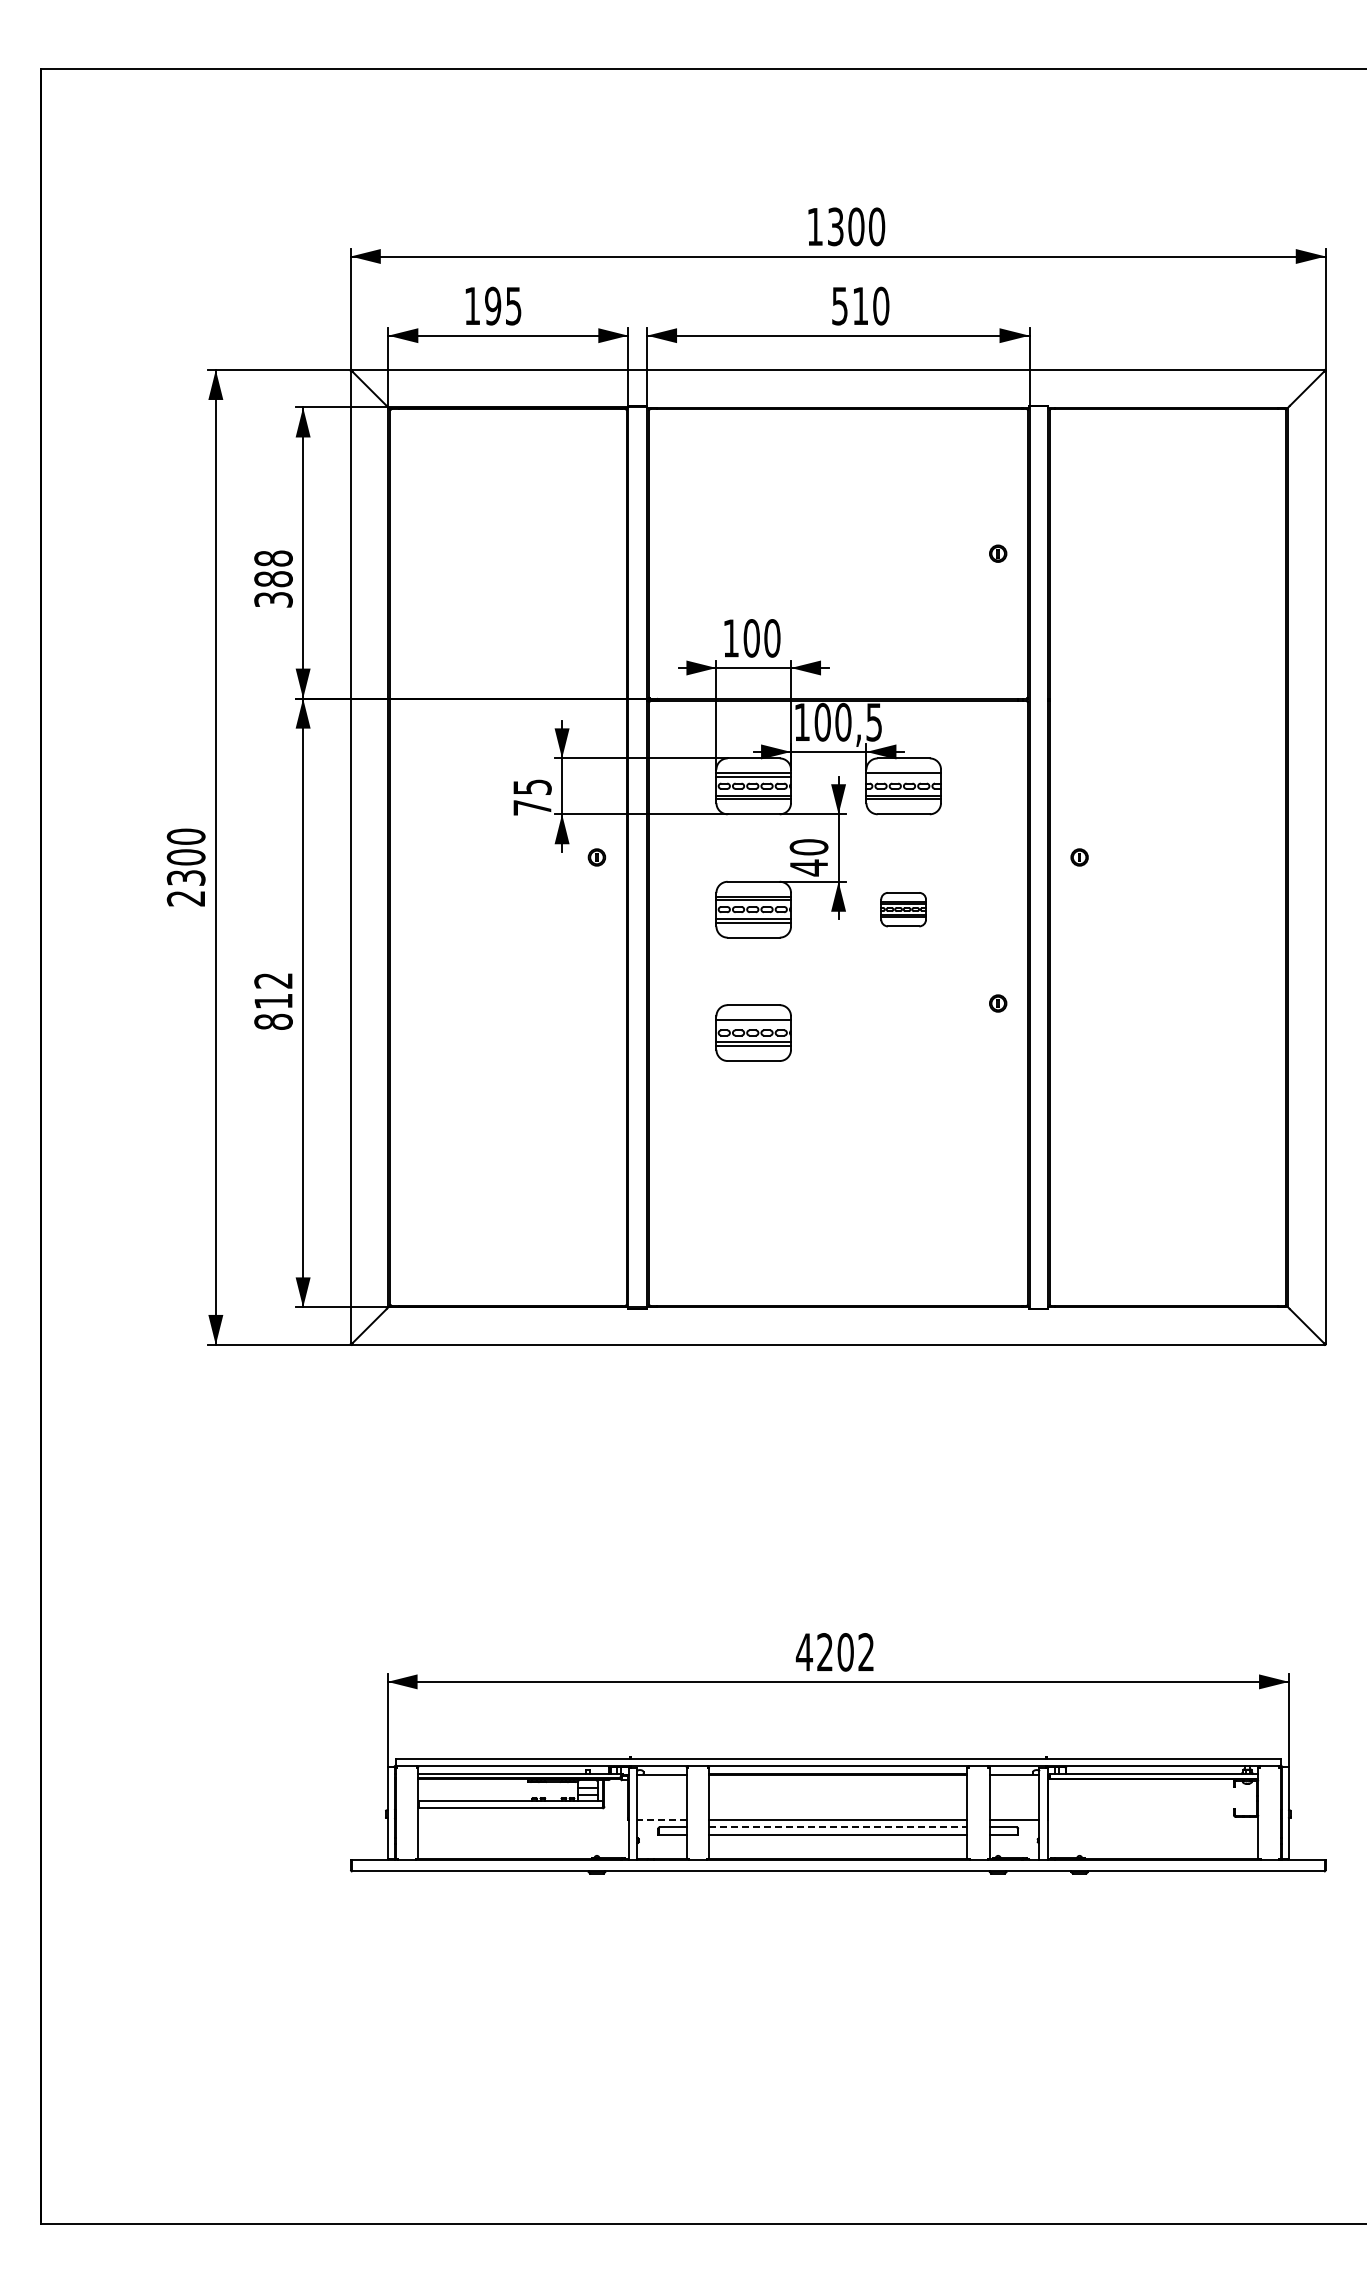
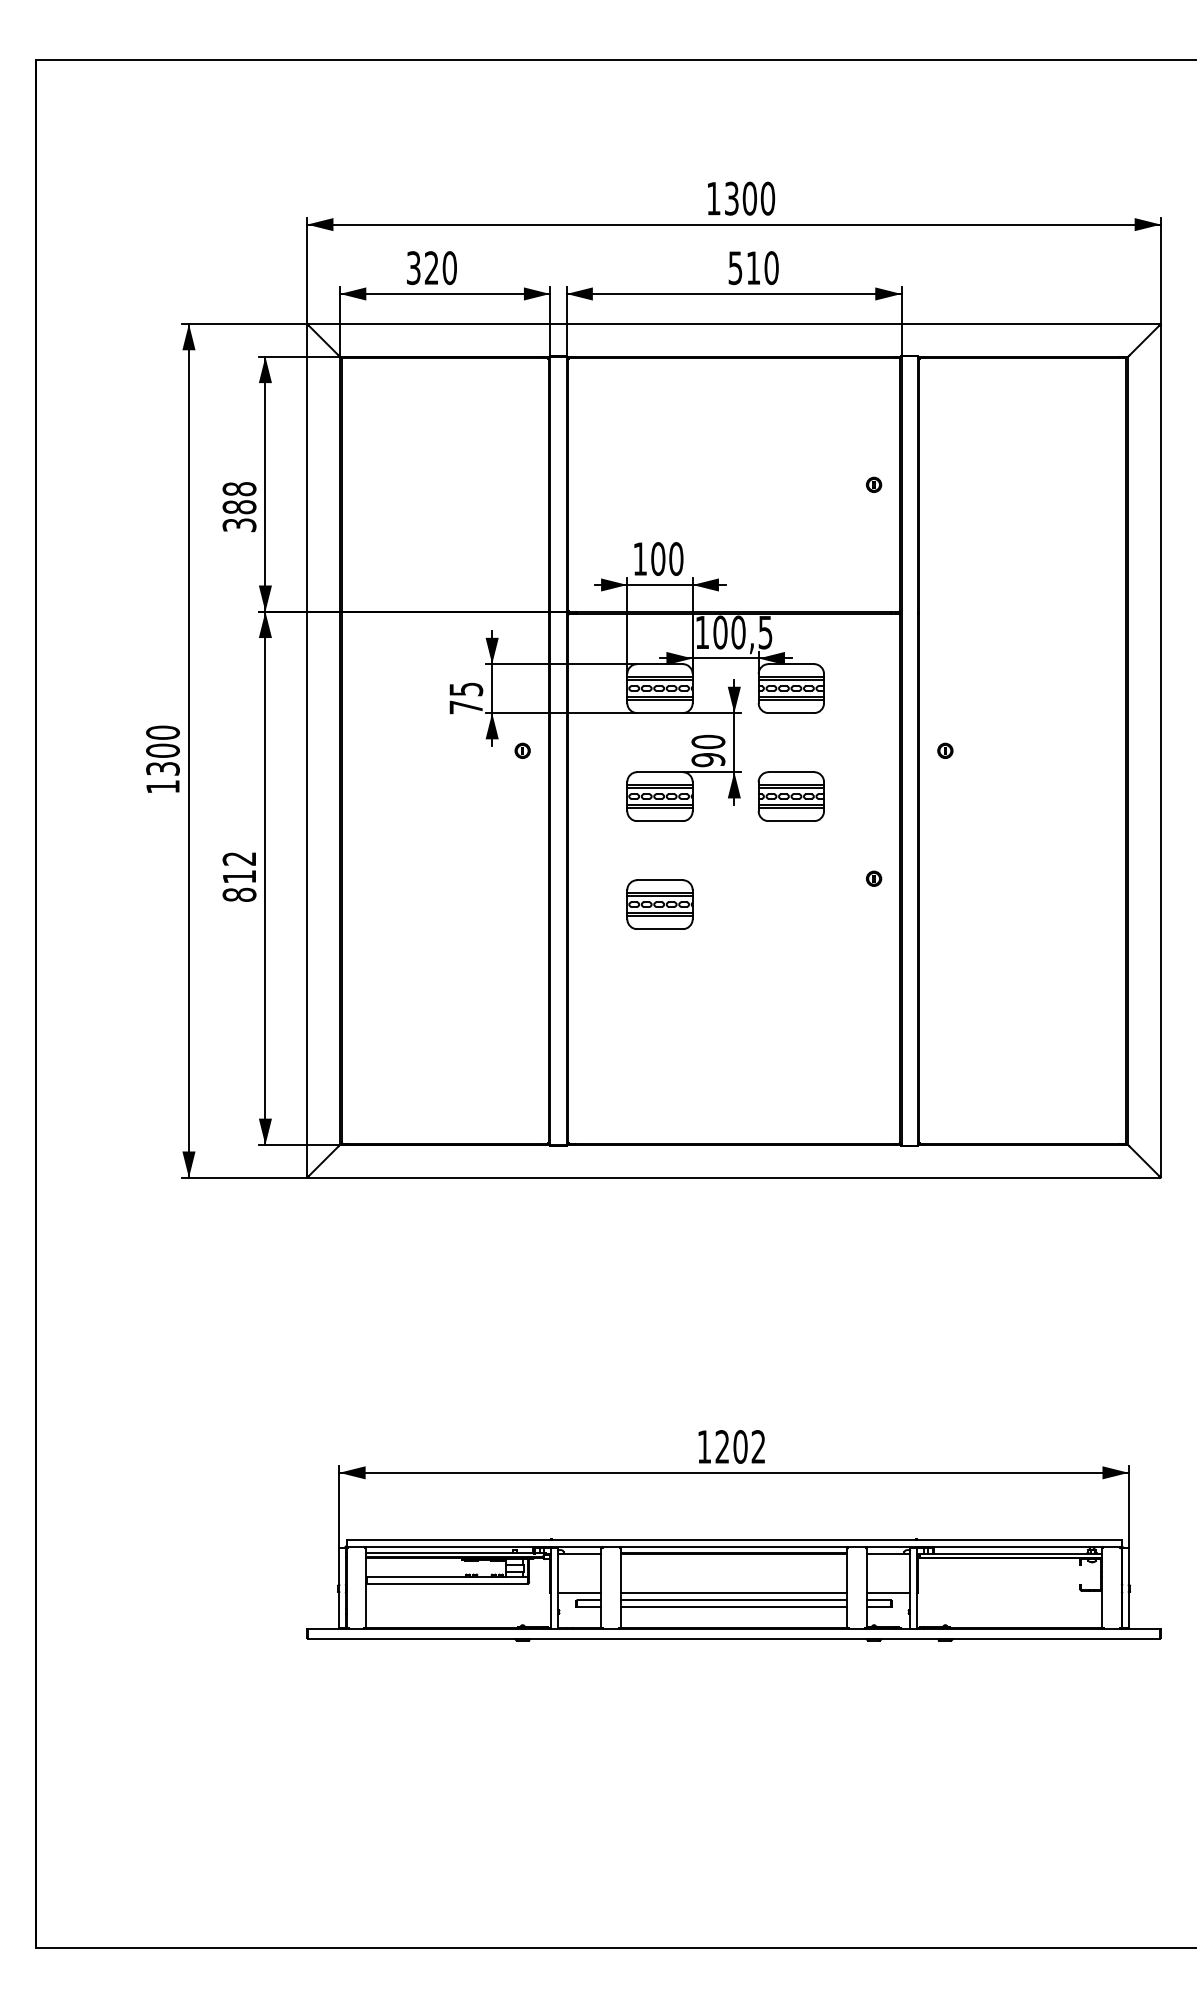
text: (492, 305) -> (431, 267), 195 -> 320
line: (903, 776) -> (791, 679), added
text: (808, 867) -> (707, 759), 40 -> 90
text: (185, 898) -> (162, 786), 2300 -> 1300
part: (903, 909) -> (791, 796), size x1.67
line: (753, 1023) -> (659, 896), added
text: (803, 1651) -> (703, 1446), 4202 -> 1202
line: (661, 1819) -> (579, 1593), dashed -> solid
line: (838, 1827) -> (734, 1600), dashed -> solid

